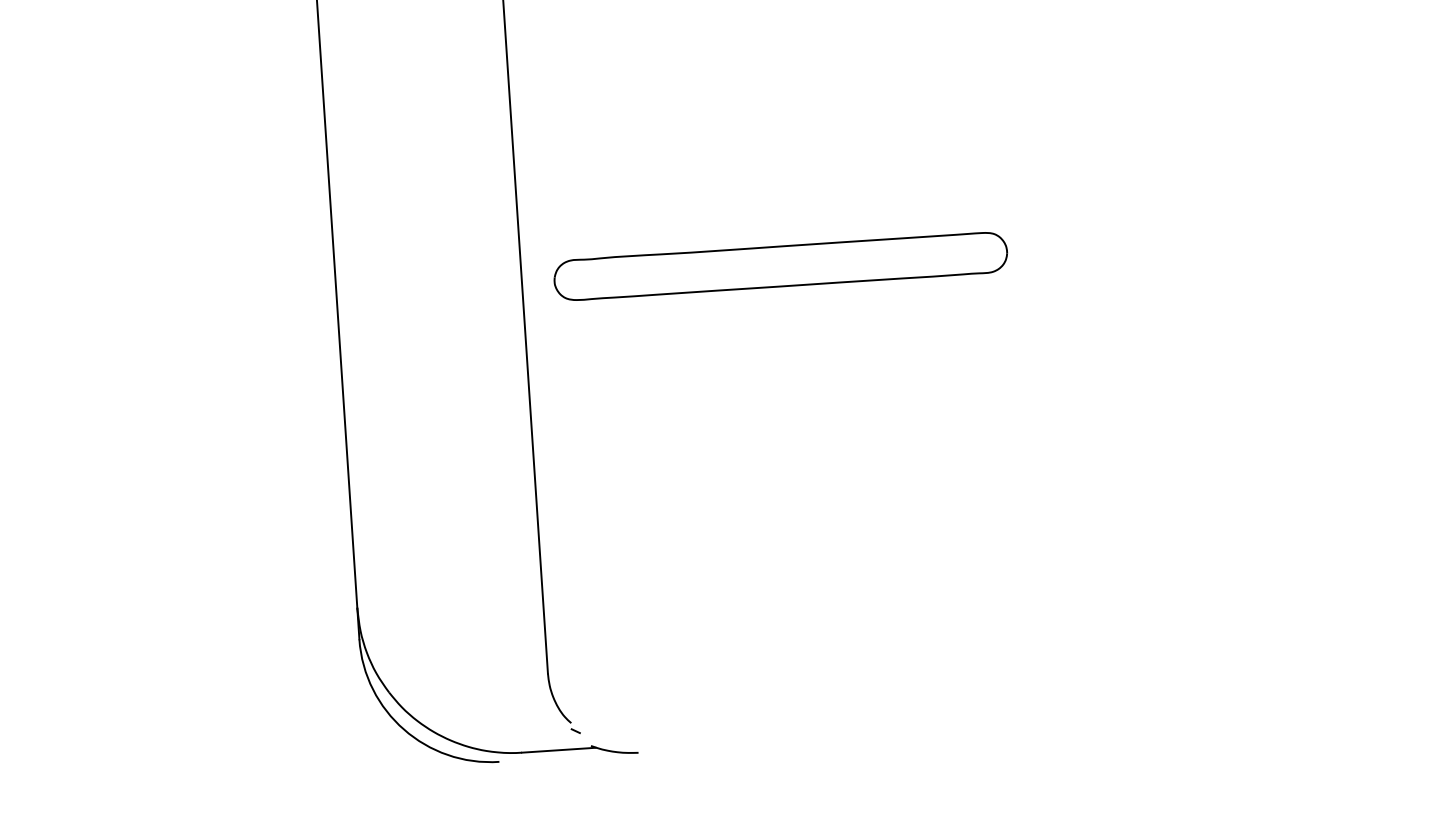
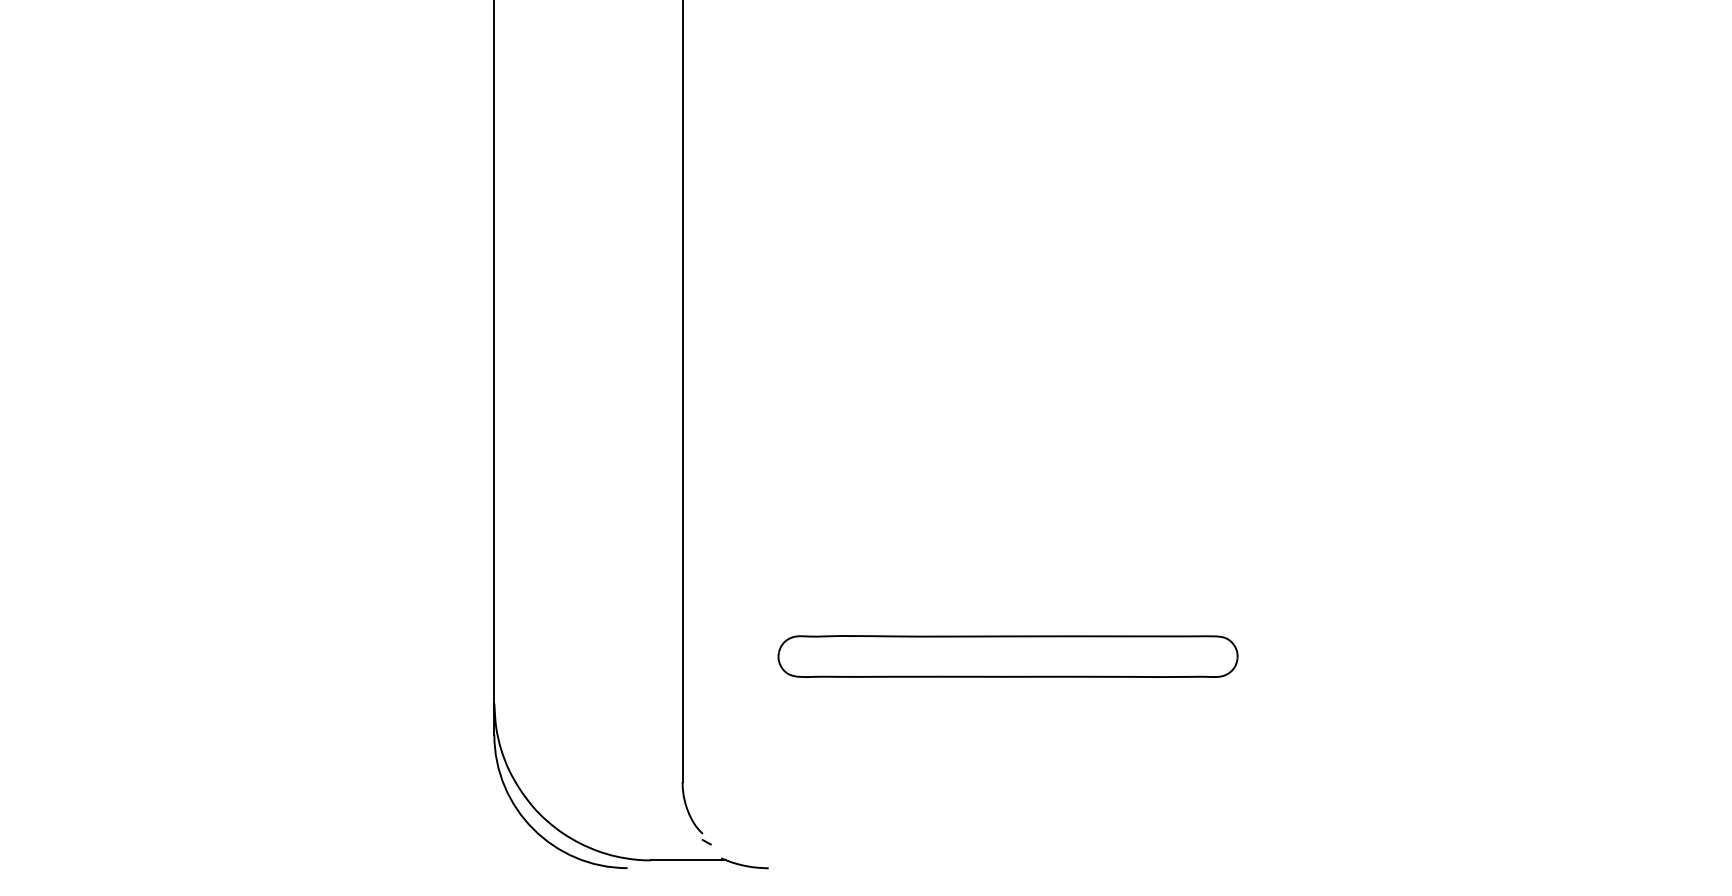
part: (780, 266) -> (1007, 656), moved

